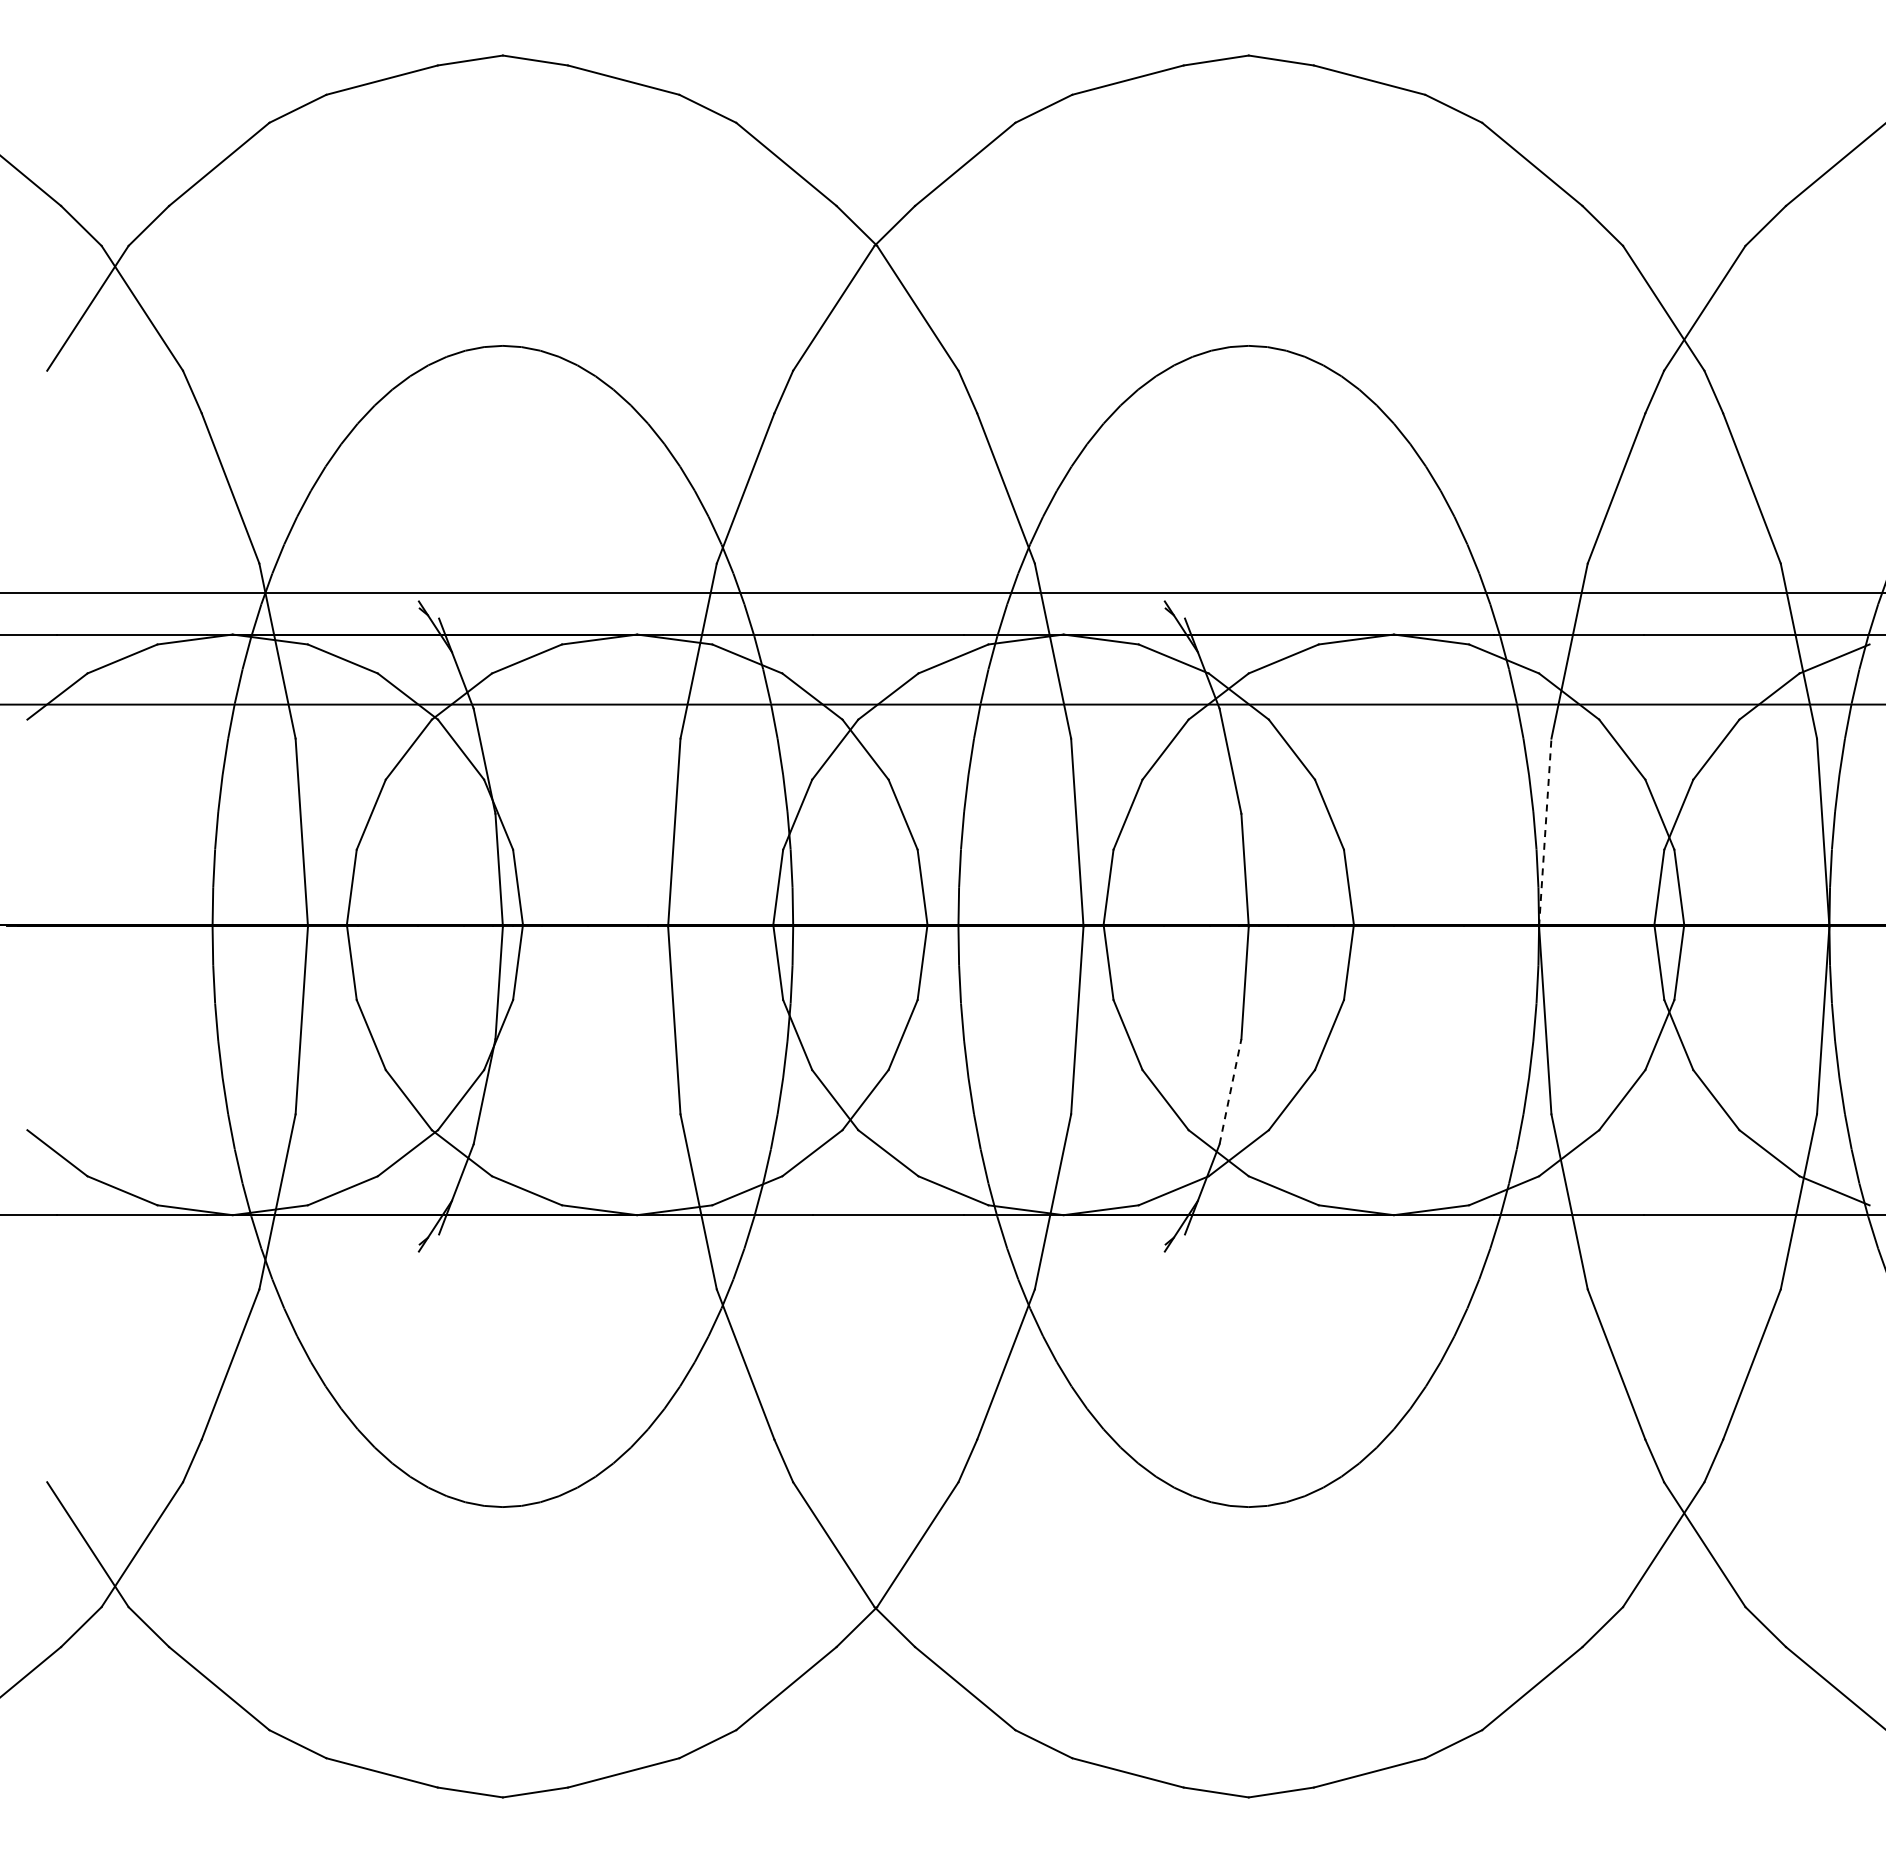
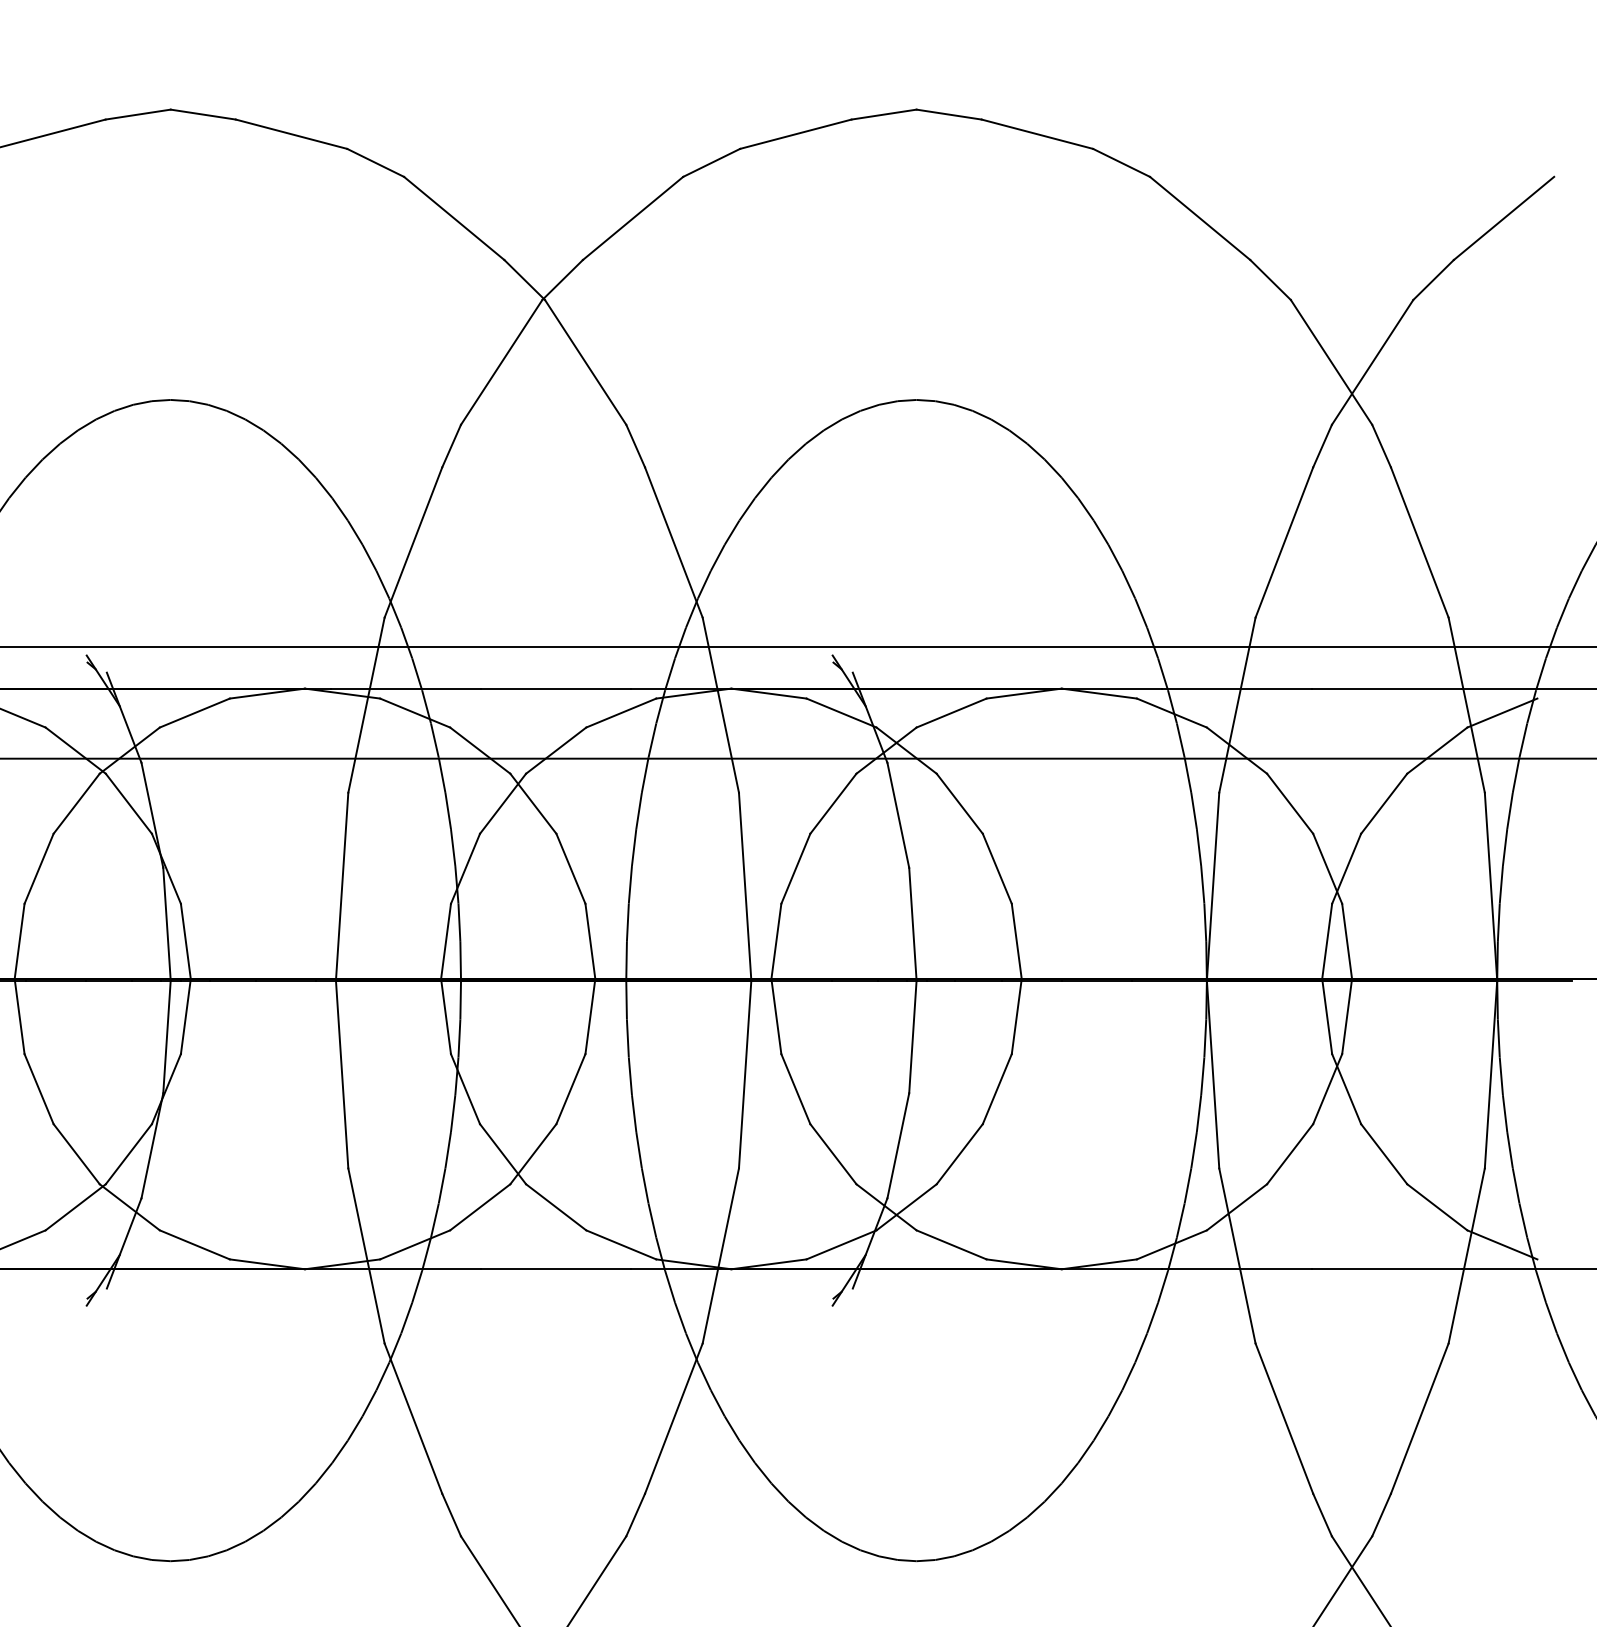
line: (1545, 832) -> (1213, 886), dashed -> solid
line: (1230, 1091) -> (898, 1145), dashed -> solid

